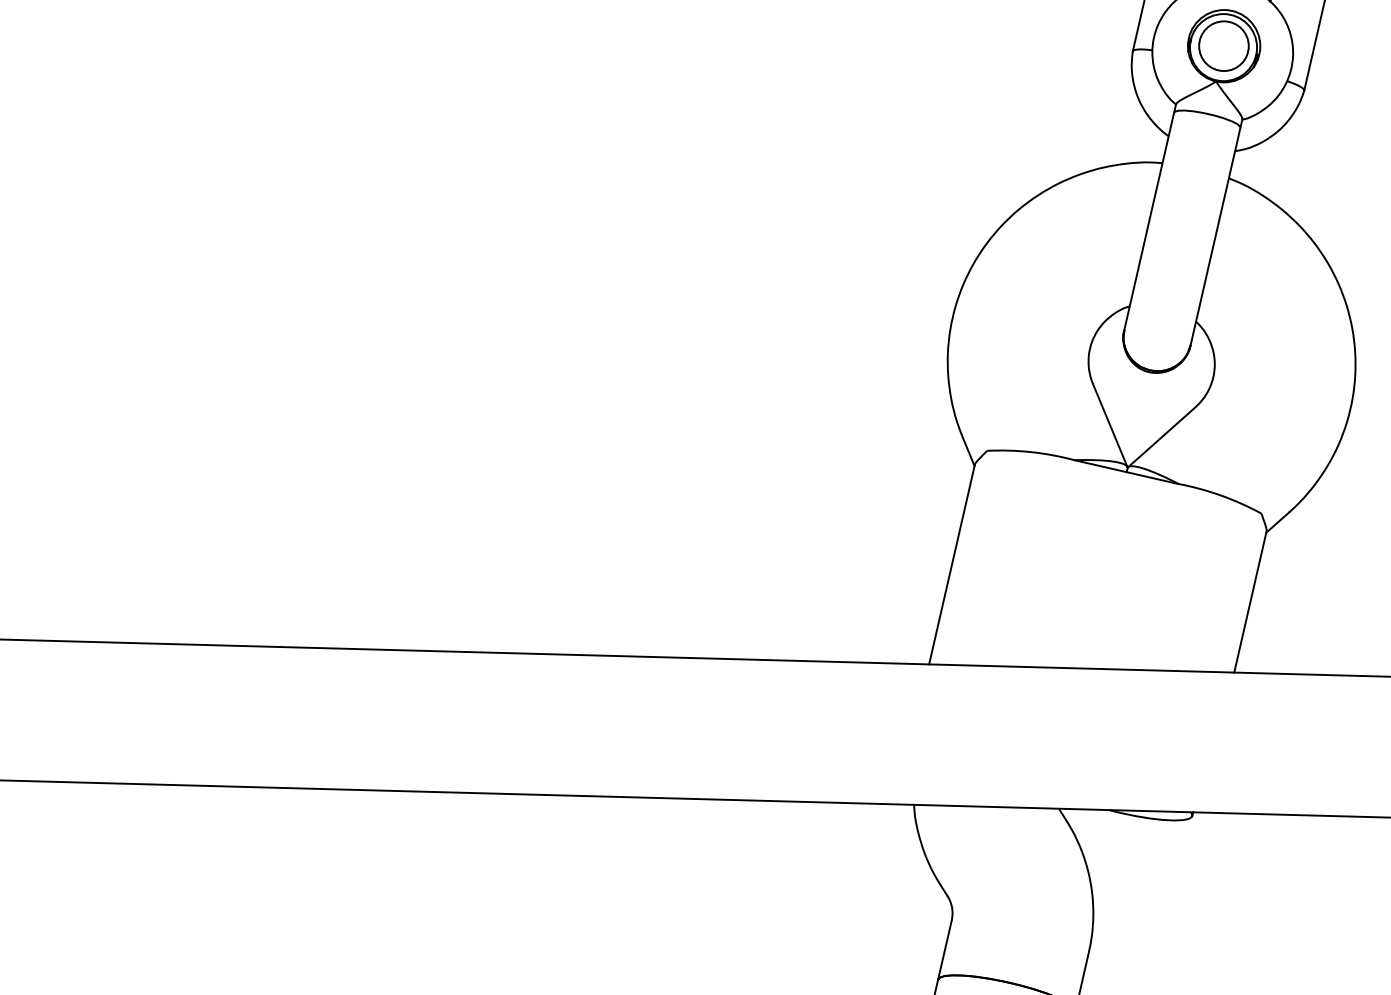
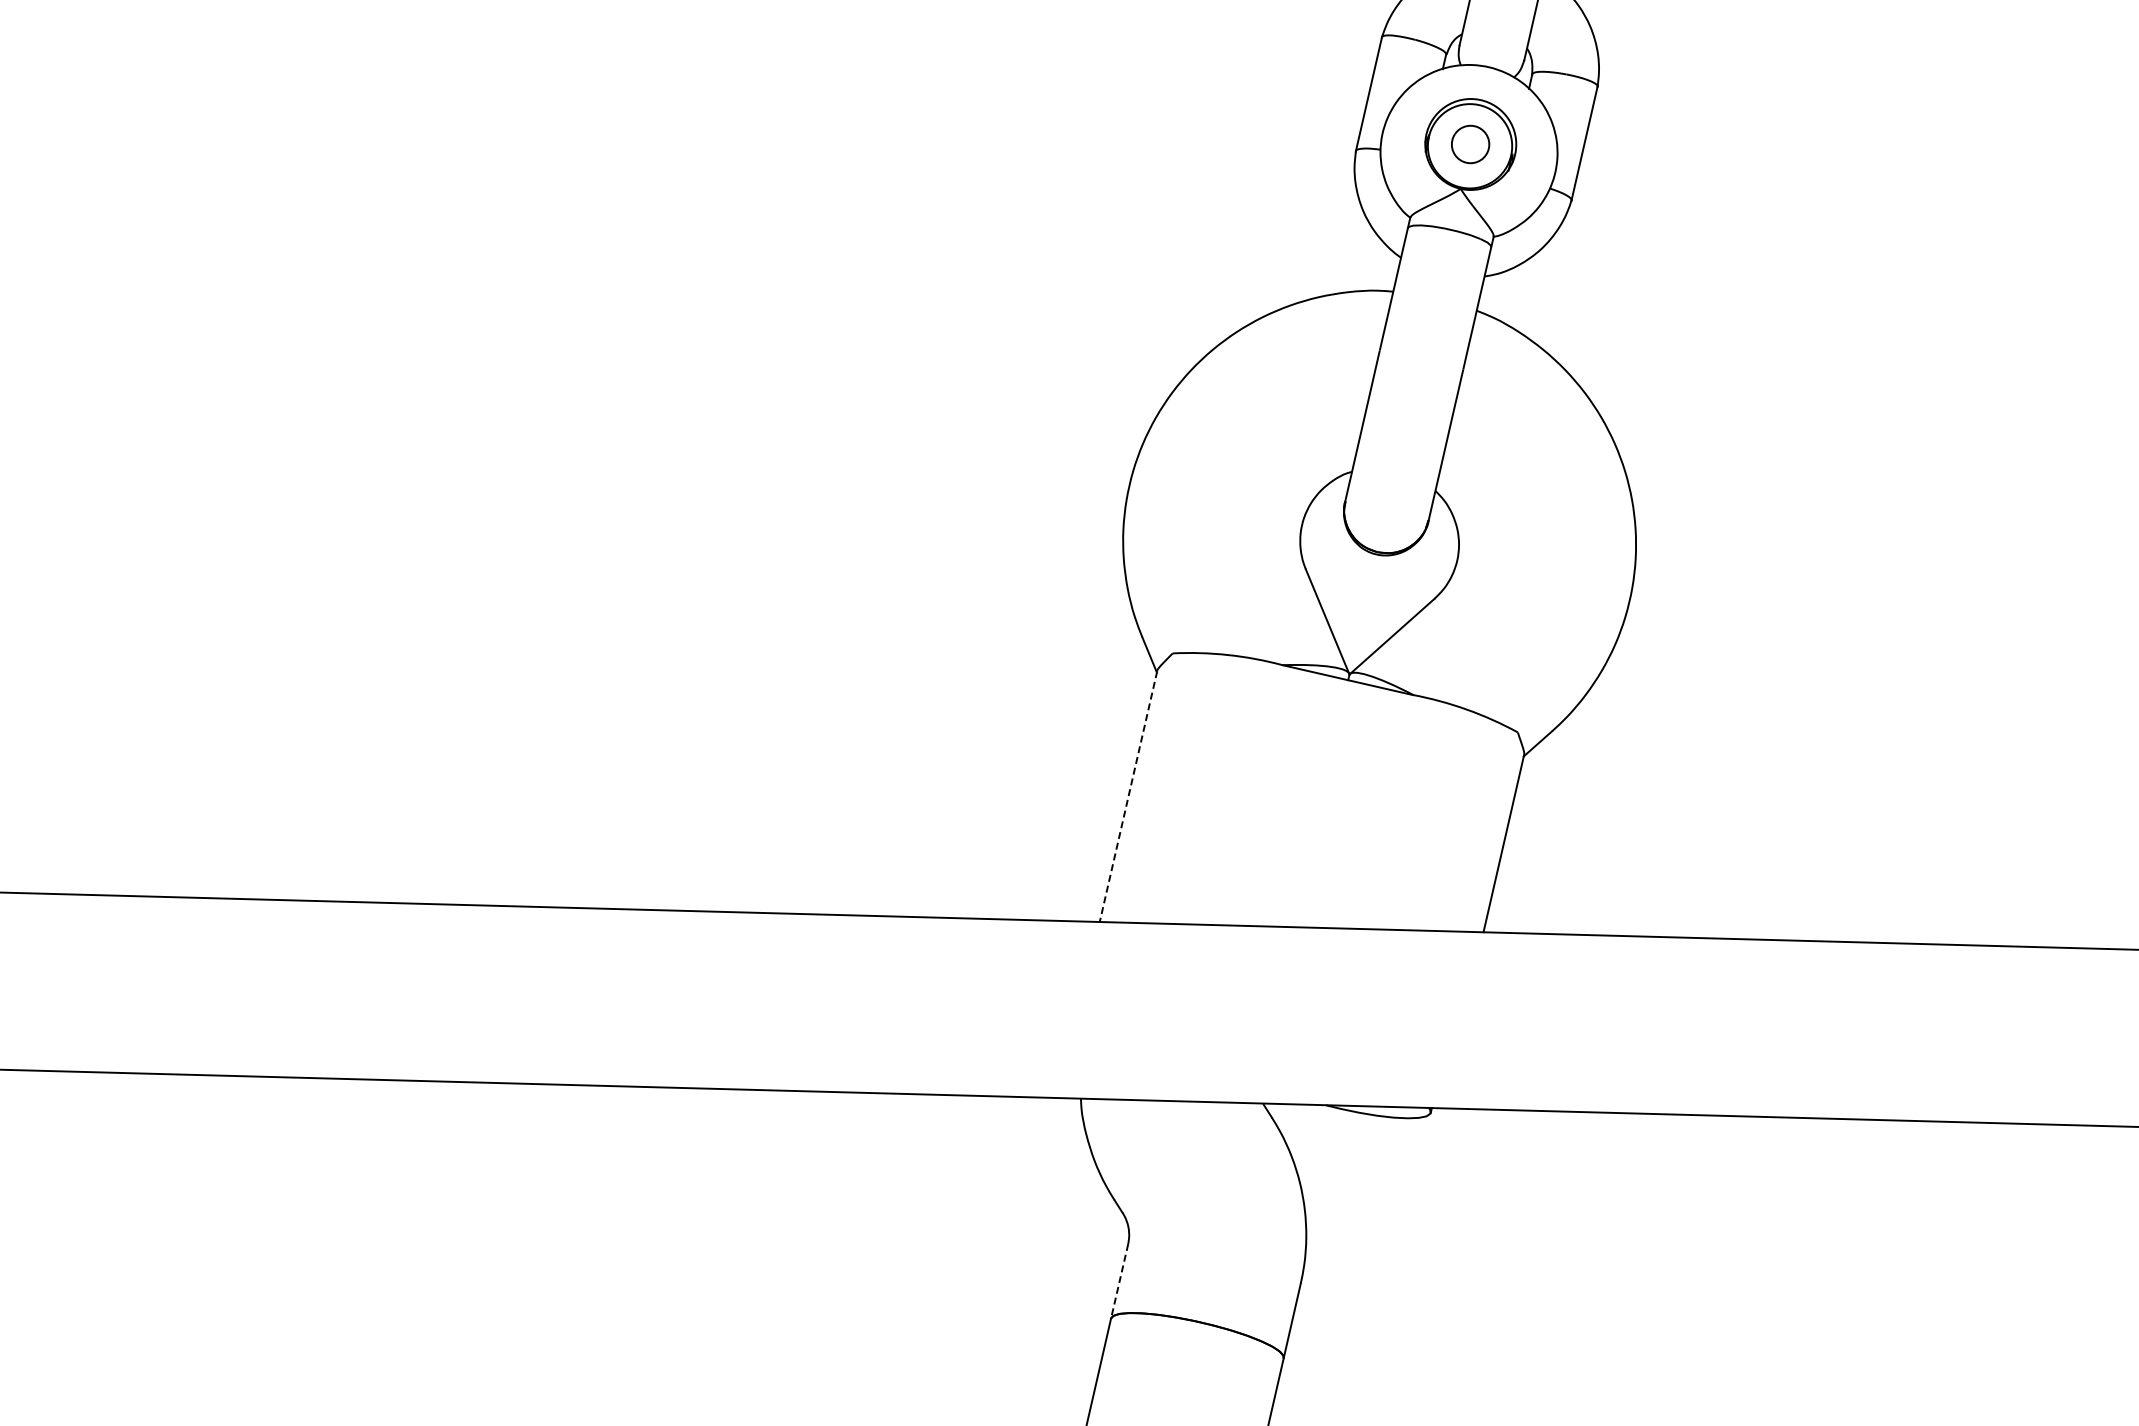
circle: (1223, 46) -> (1470, 144), size x0.6
line: (951, 564) -> (1128, 796), solid -> dashed
line: (944, 950) -> (1119, 1281), solid -> dashed

